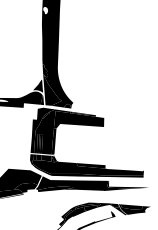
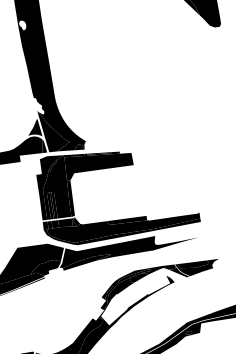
fill: (44, 70) -> (38, 106), removed
fill: (127, 186) -> (182, 238), removed

